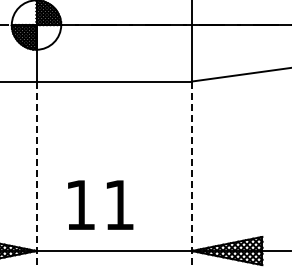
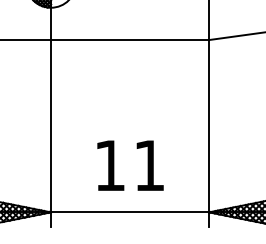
line: (36, 173) -> (51, 133), dashed -> solid
line: (191, 173) -> (208, 133), dashed -> solid
text: (100, 204) -> (130, 165), moved

